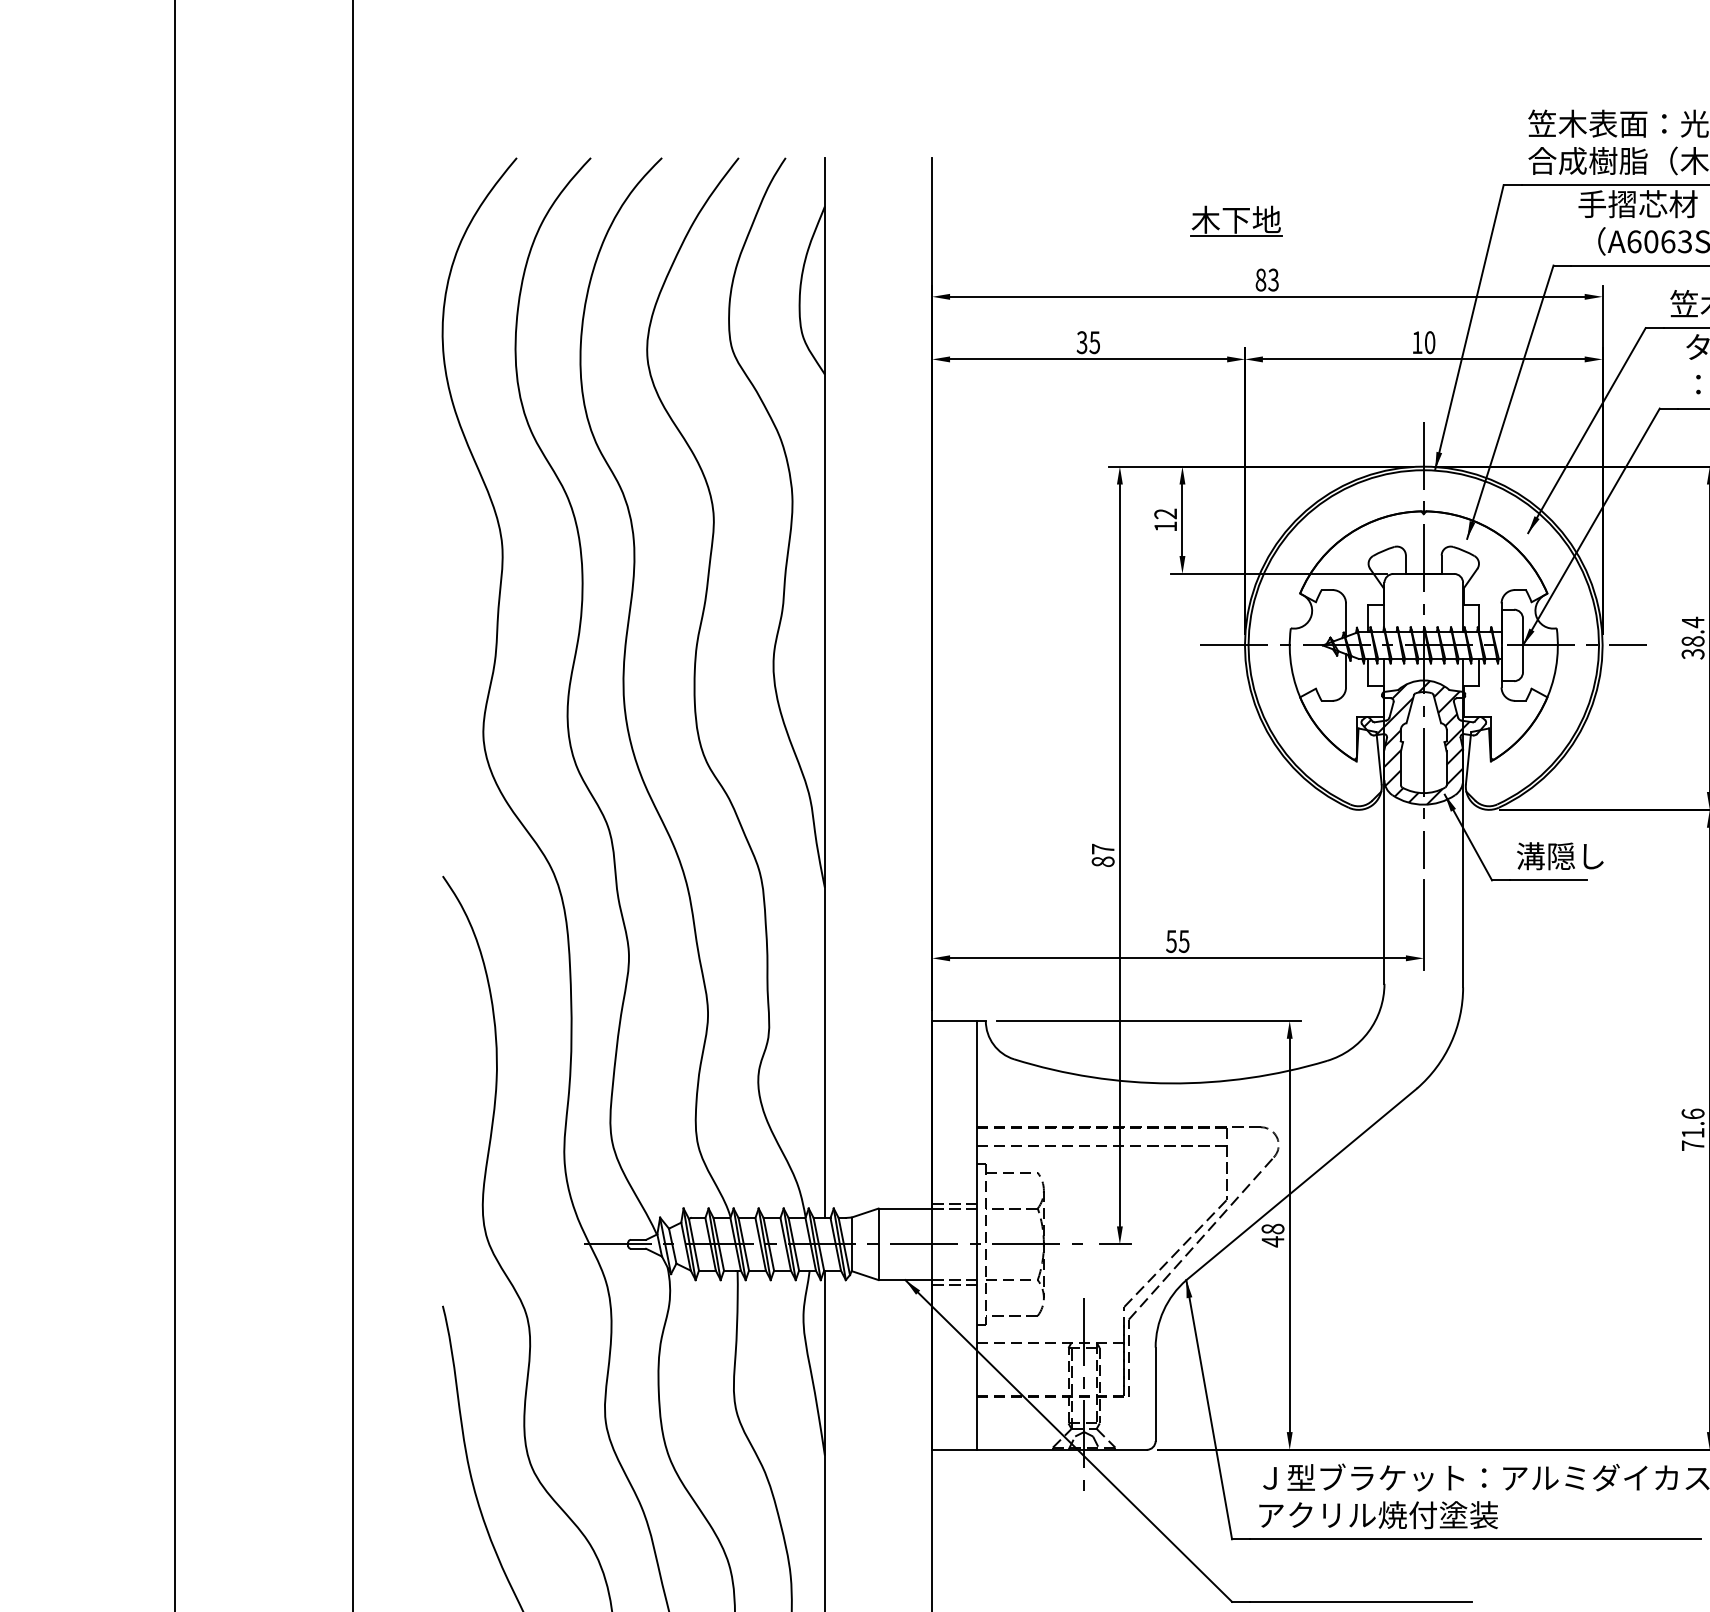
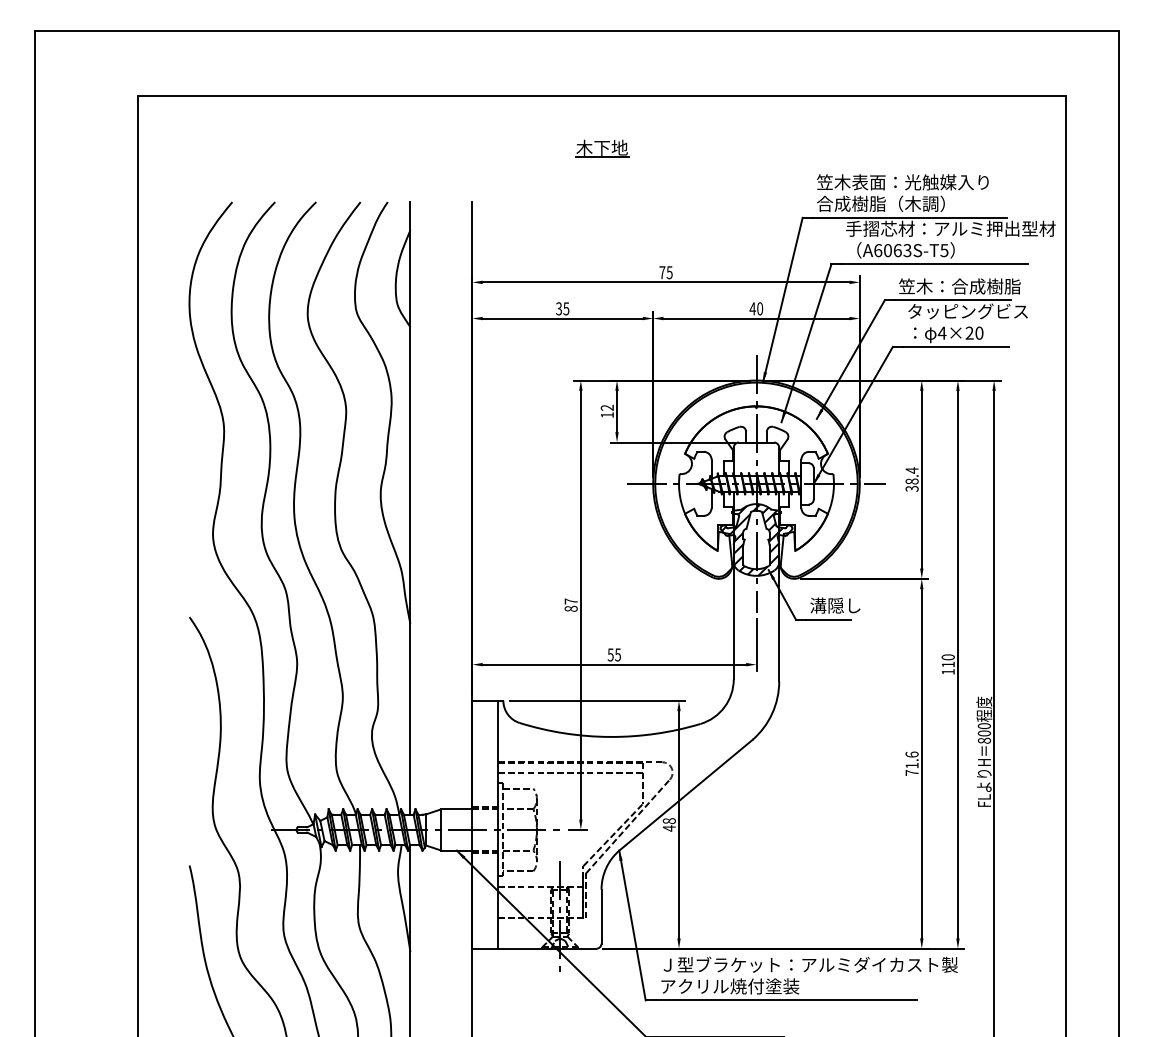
part: (1236, 220) -> (602, 148), moved
text: (1266, 279) -> (665, 272), 83 -> 75
text: (1416, 342) -> (752, 308), 10 -> 40

